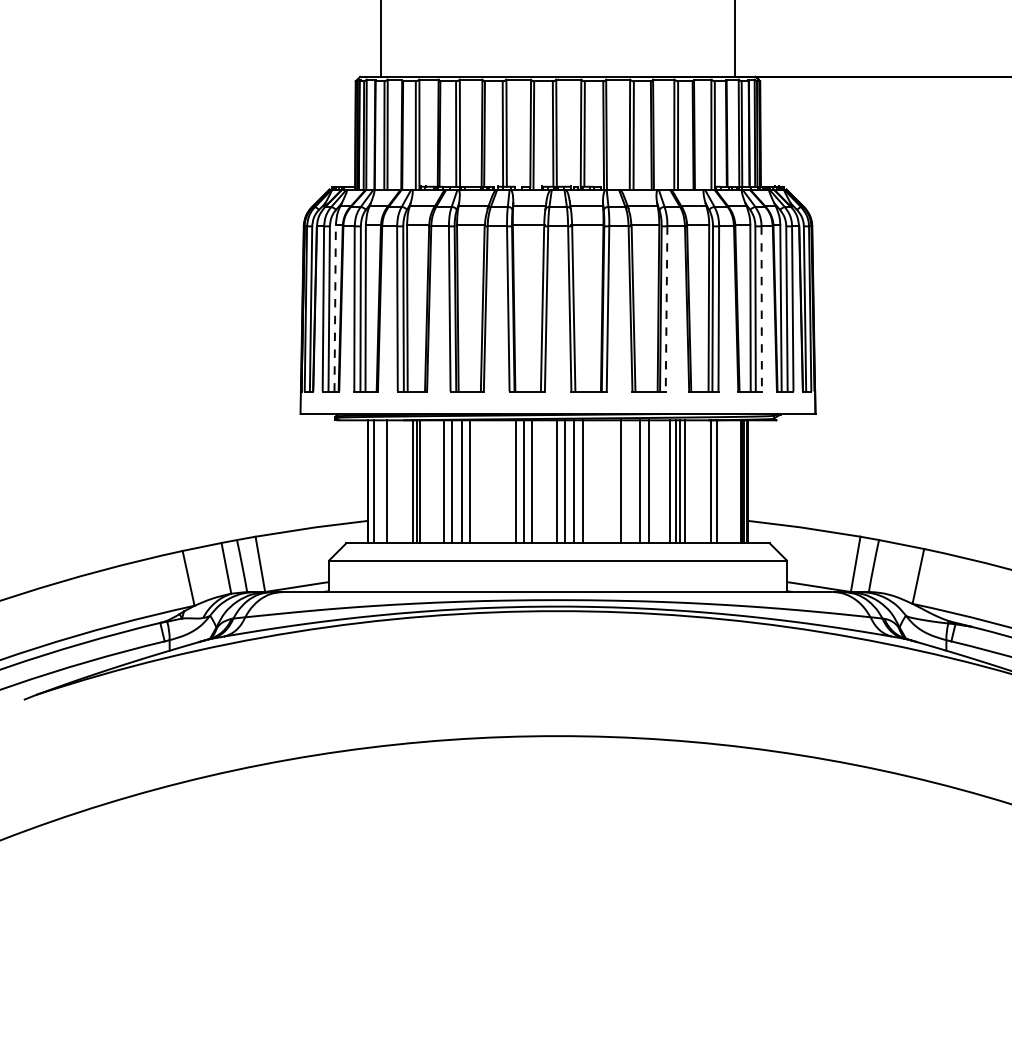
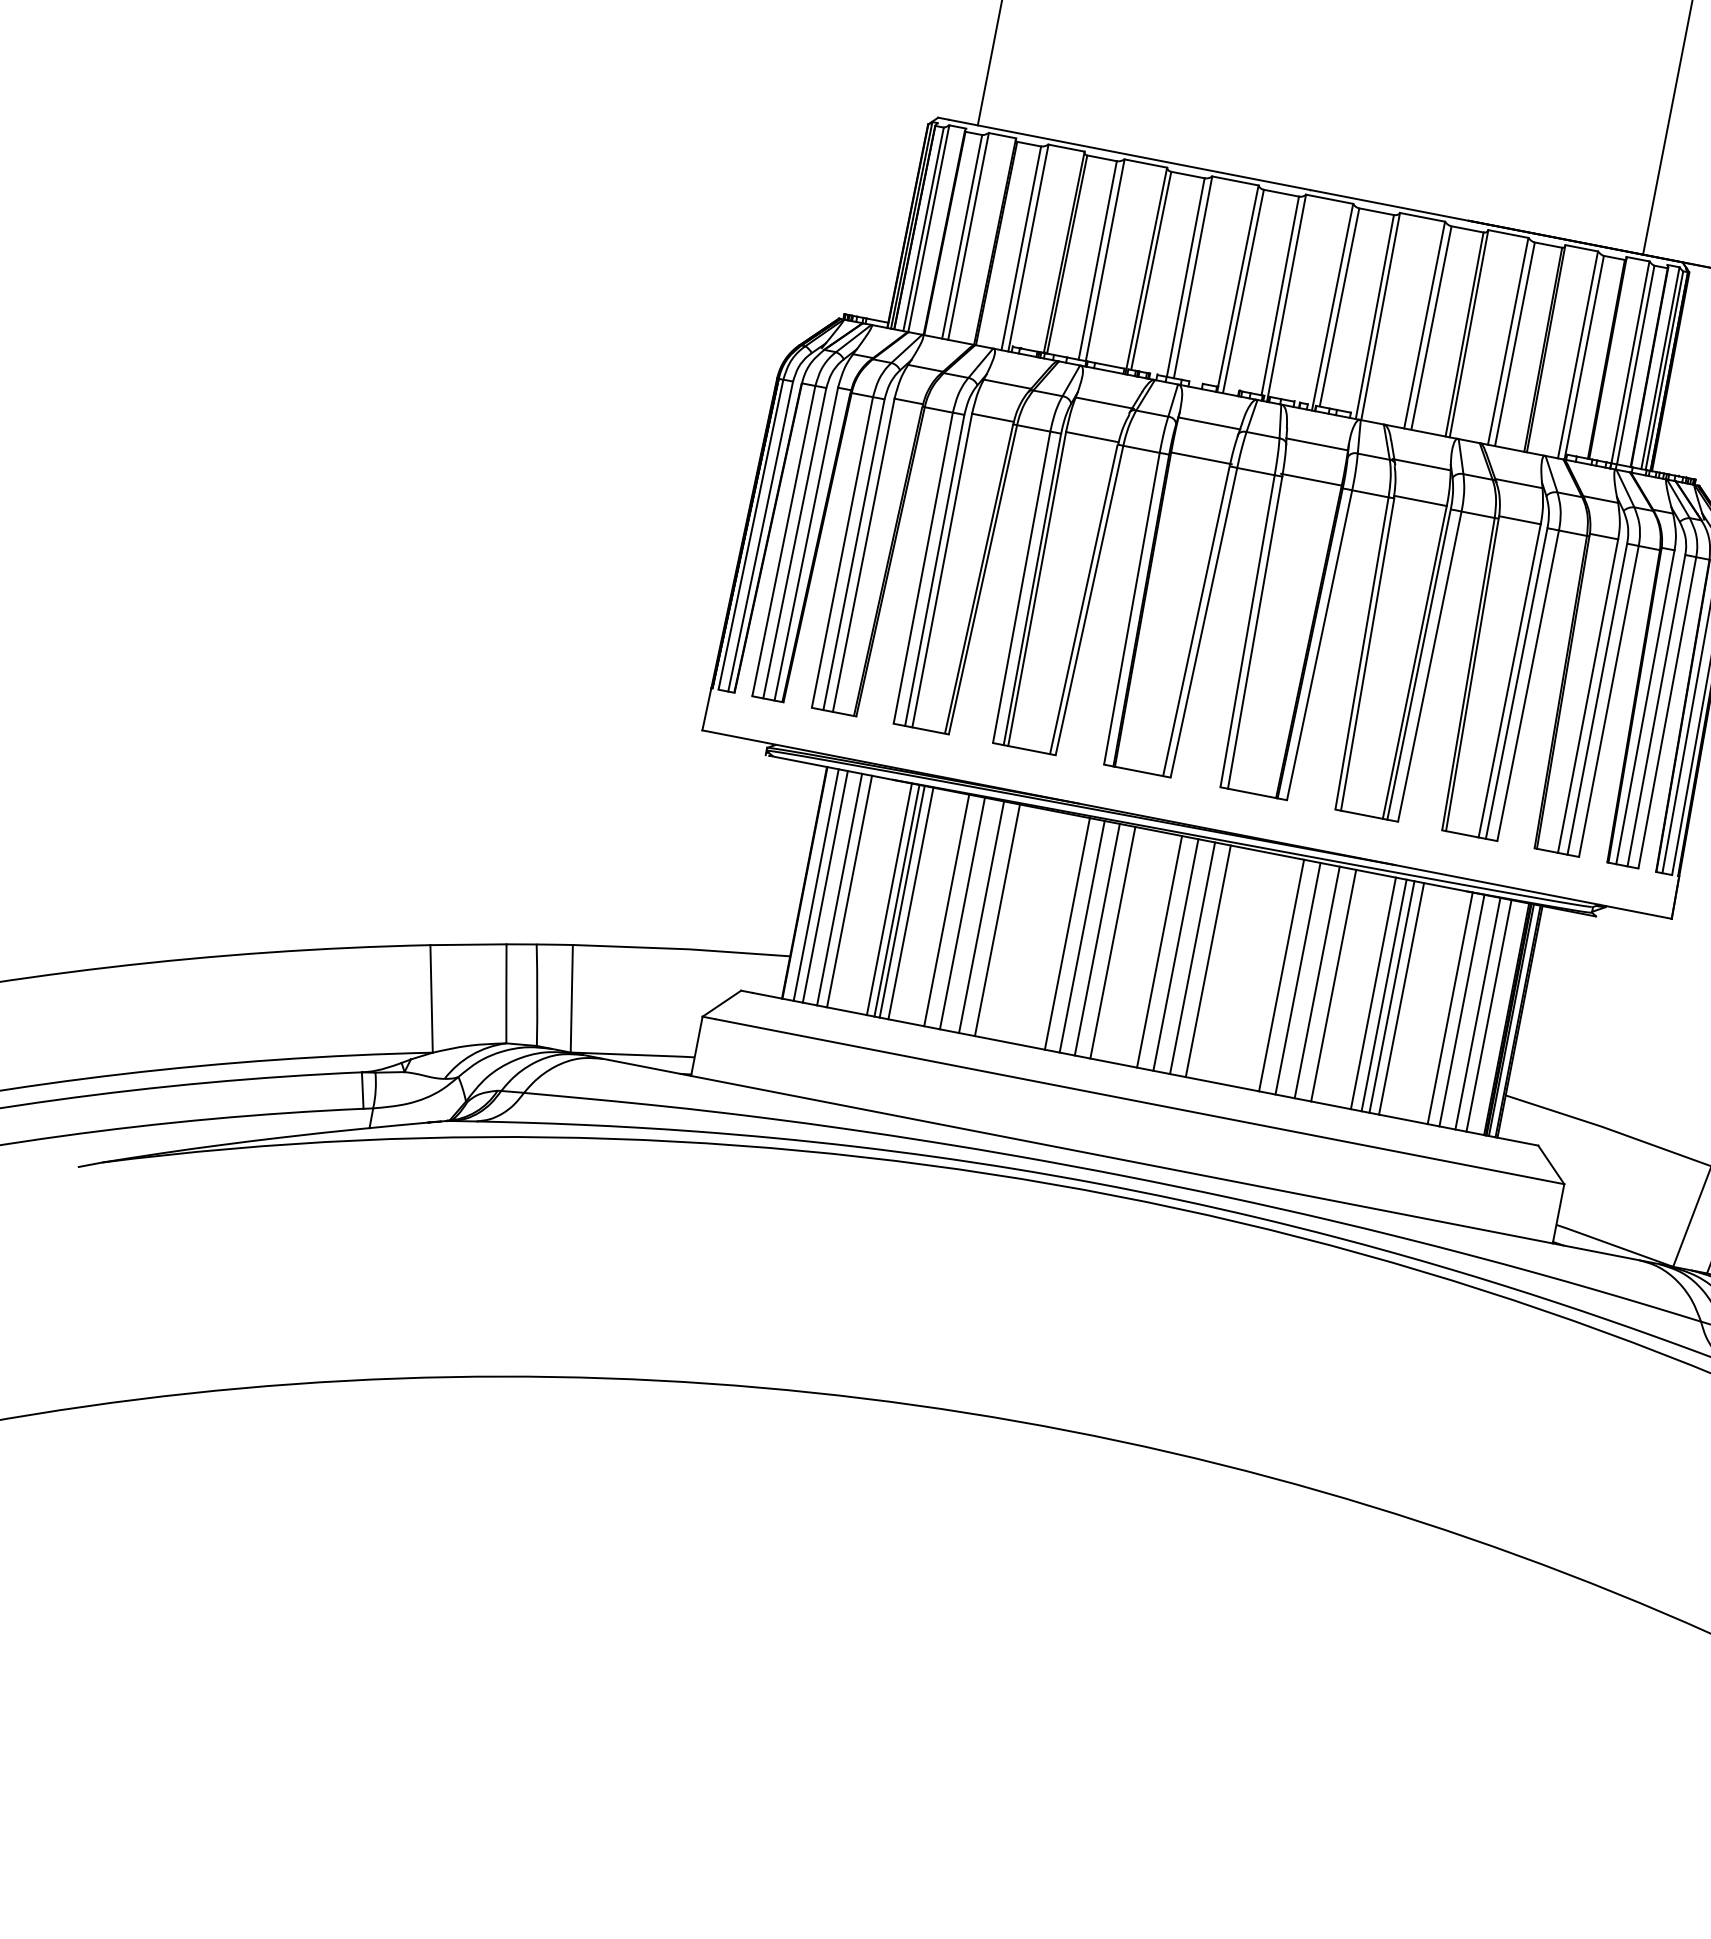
line: (335, 307) -> (807, 542), dashed -> solid
line: (666, 308) -> (1429, 665), dashed -> solid
line: (761, 308) -> (1608, 700), dashed -> solid
line: (379, 481) -> (826, 886), added
line: (391, 481) -> (848, 890), added
line: (424, 481) -> (911, 902), added
line: (507, 481) -> (1067, 933), added
line: (630, 481) -> (1298, 978), added
line: (725, 481) -> (1477, 1012), added
line: (731, 481) -> (1488, 1015), added

